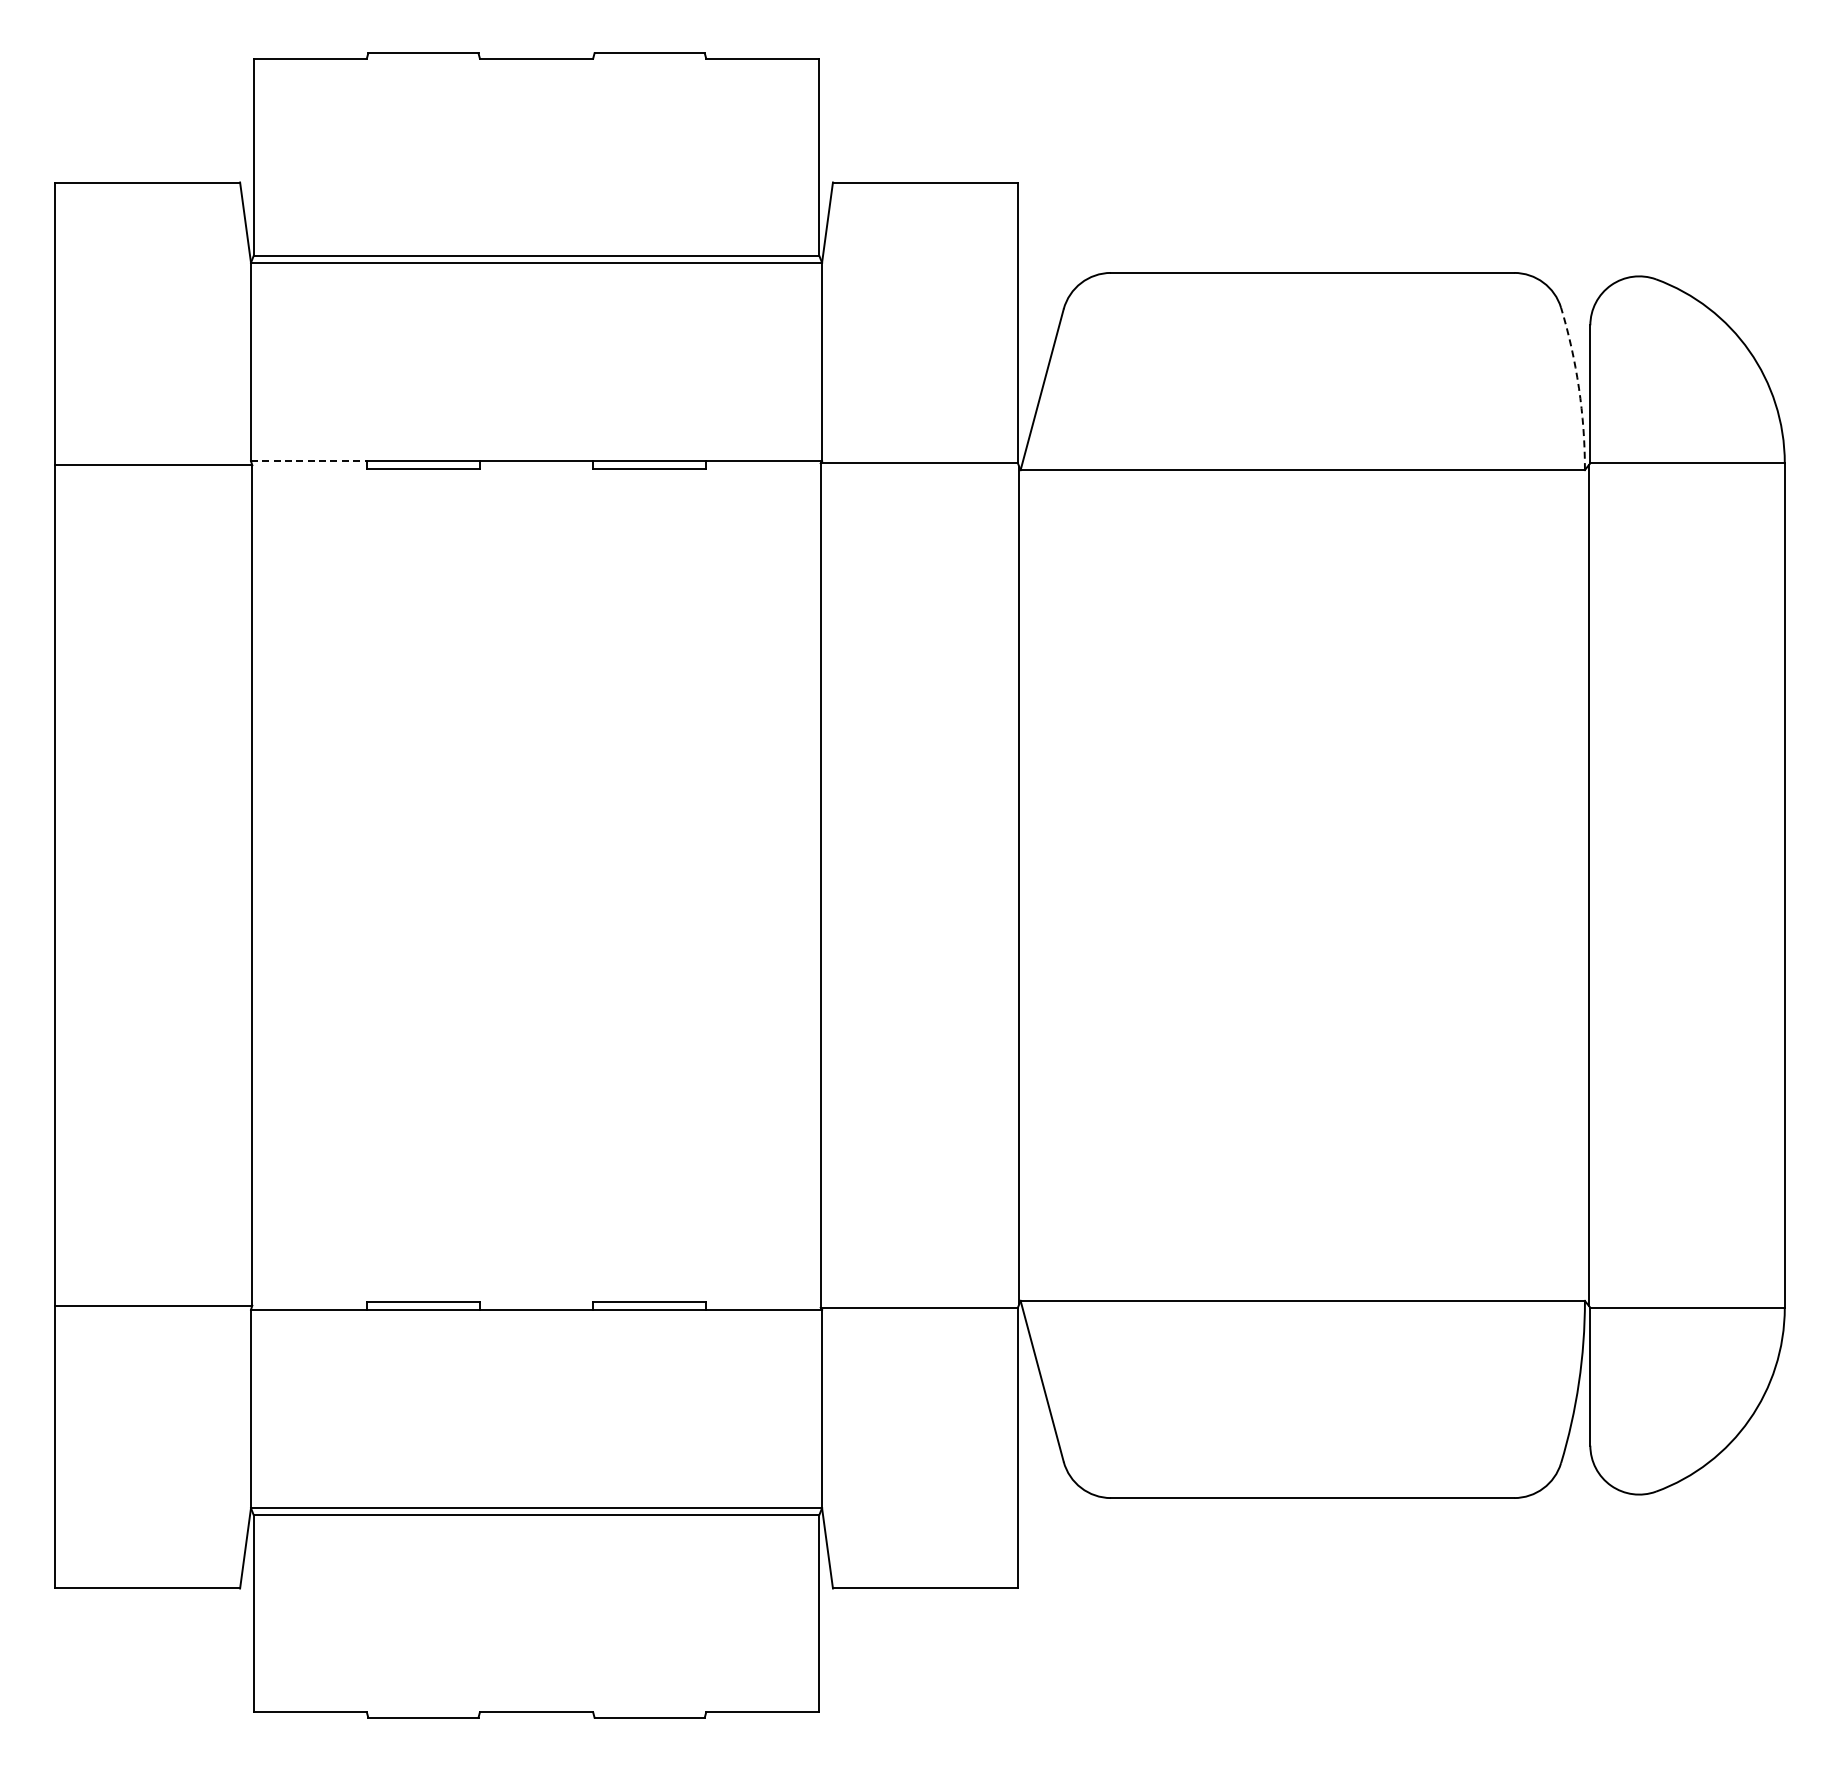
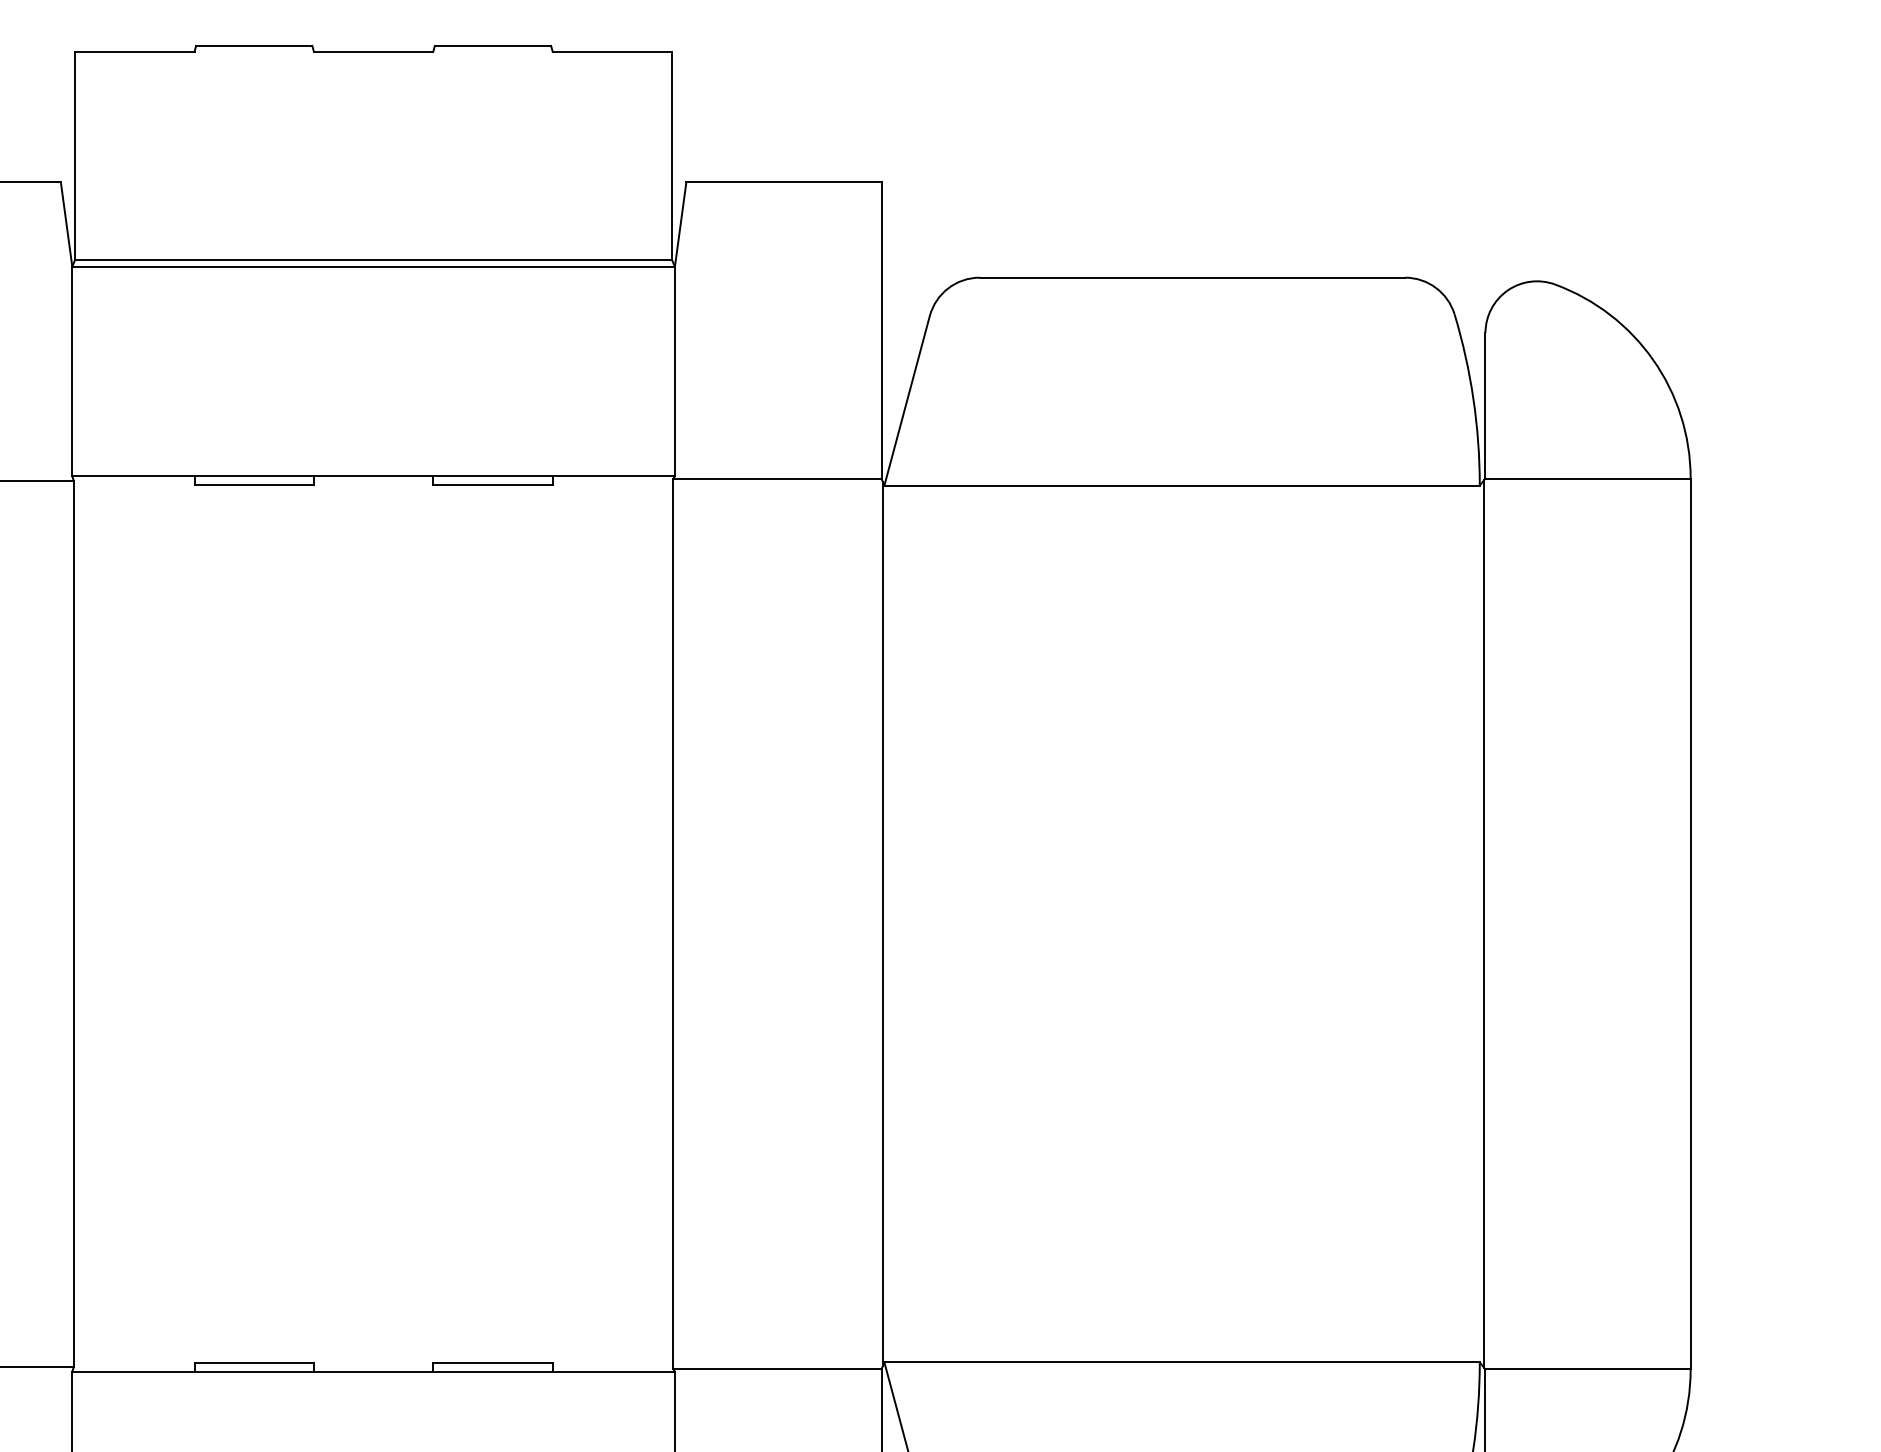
arc: (1578, 388) -> (1472, 399), dashed -> solid
line: (308, 461) -> (133, 476), dashed -> solid

